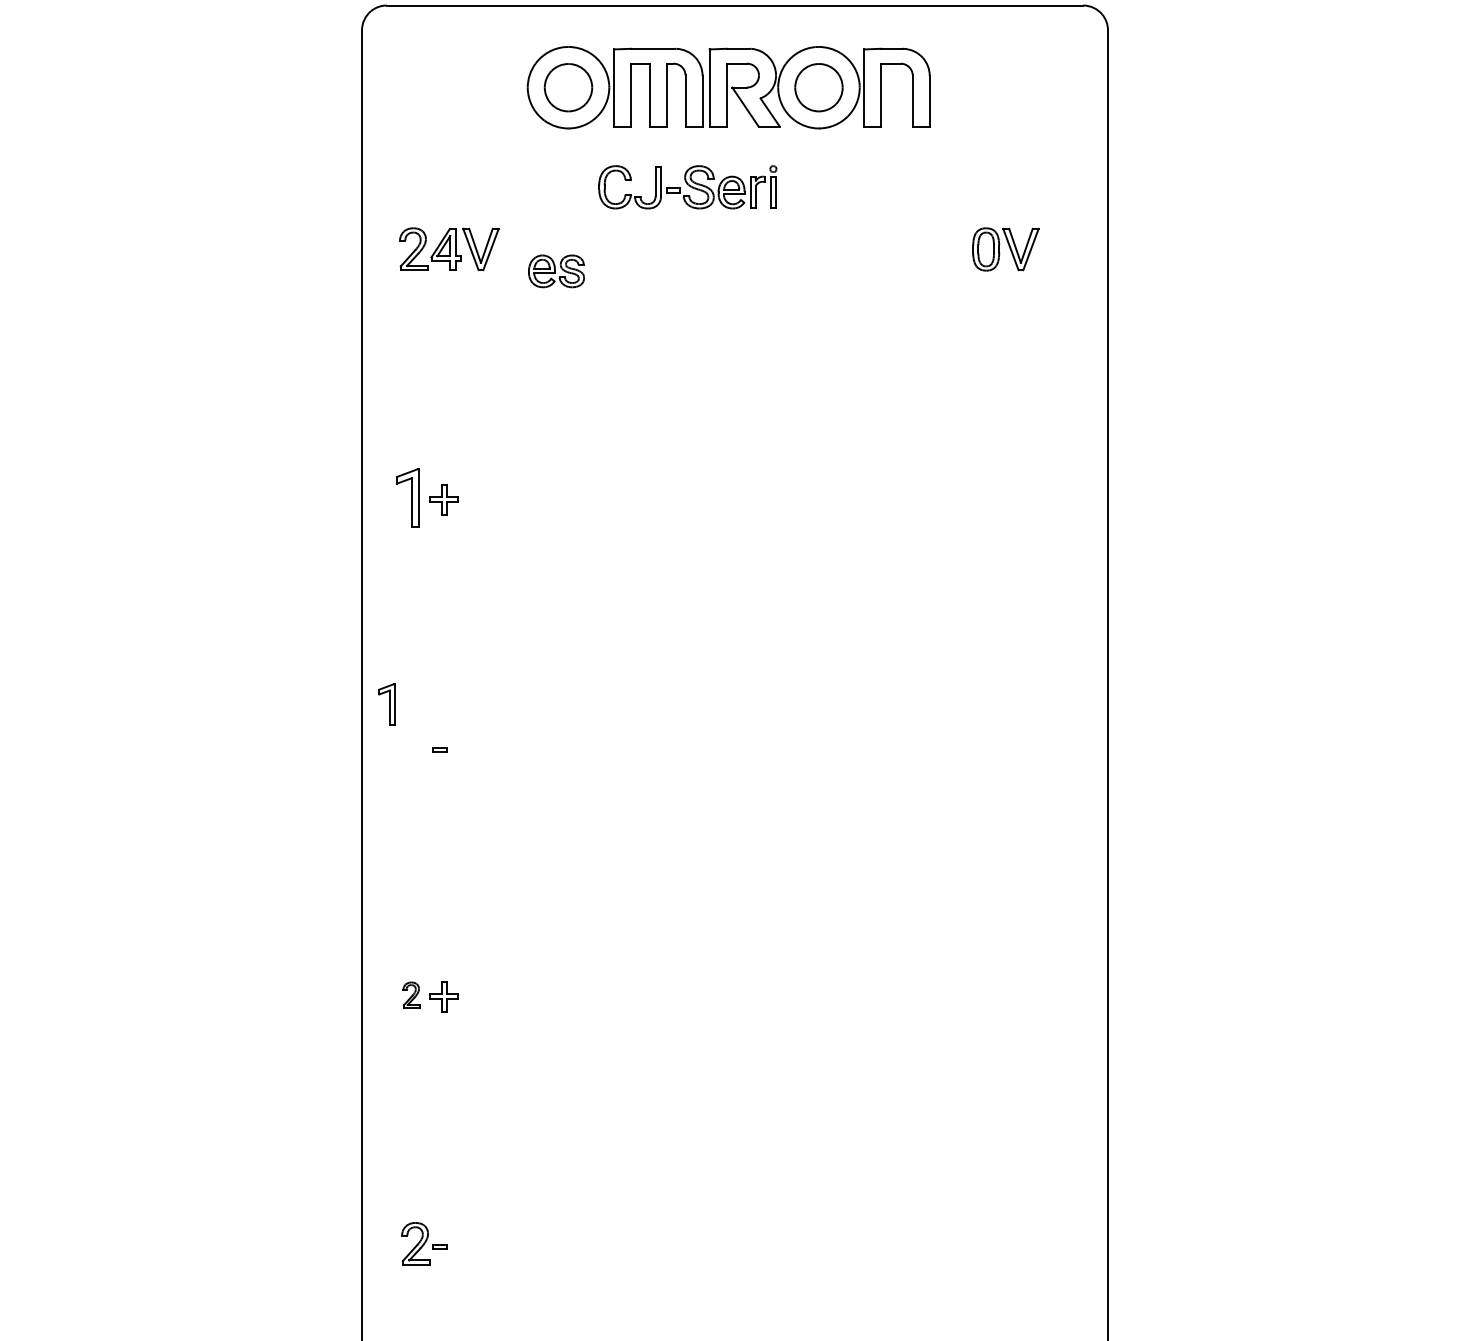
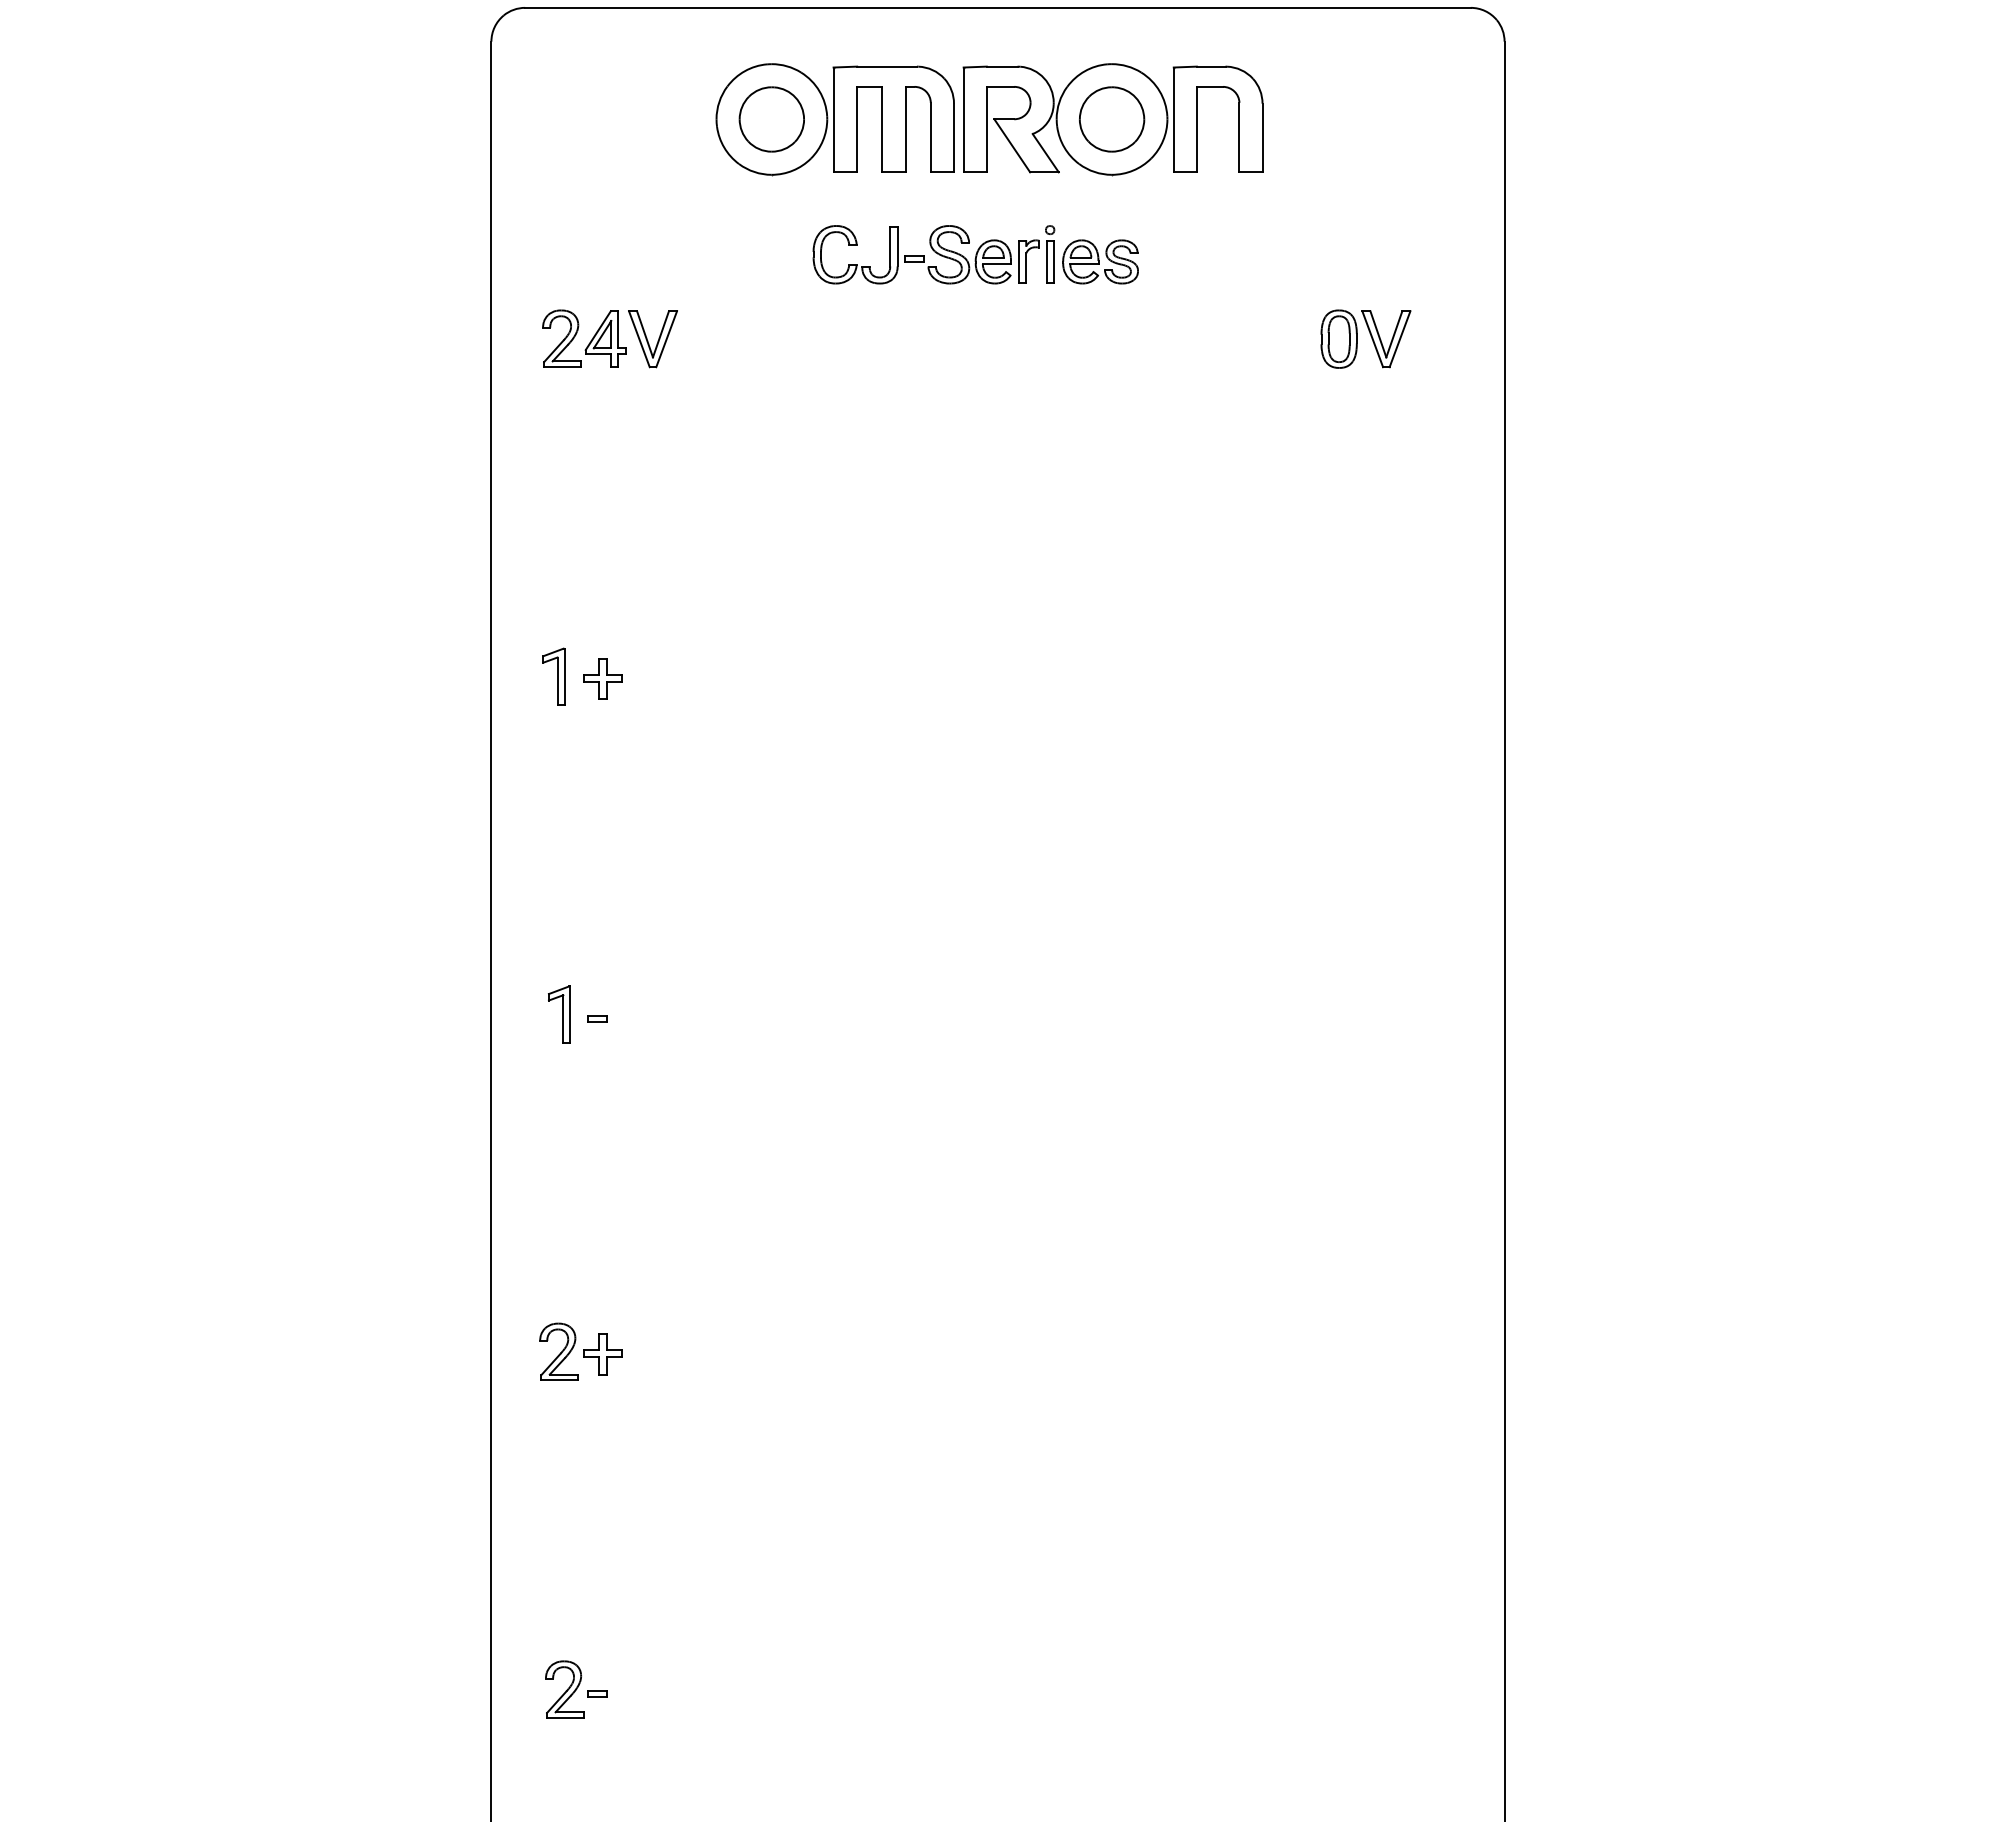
part: (556, 271) -> (1100, 261), moved
part: (407, 497) -> (553, 676), size x0.71
part: (387, 704) -> (559, 1014), moved
part: (411, 994) -> (558, 1351), size x1.67

